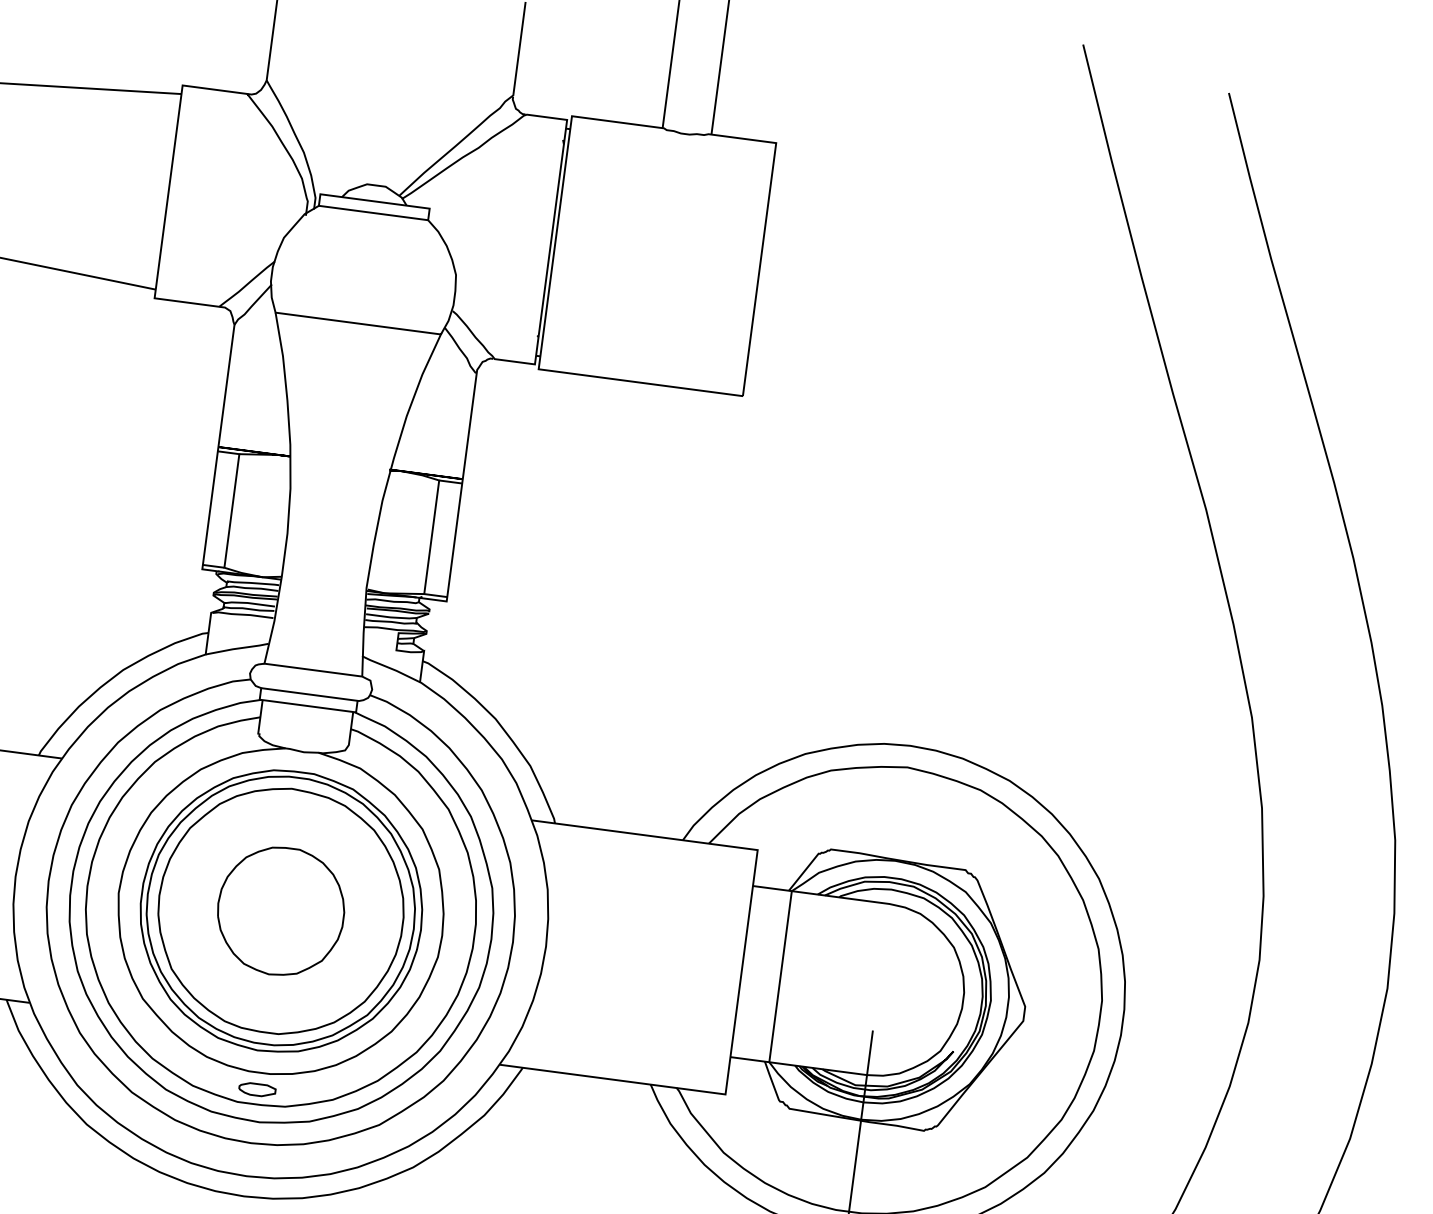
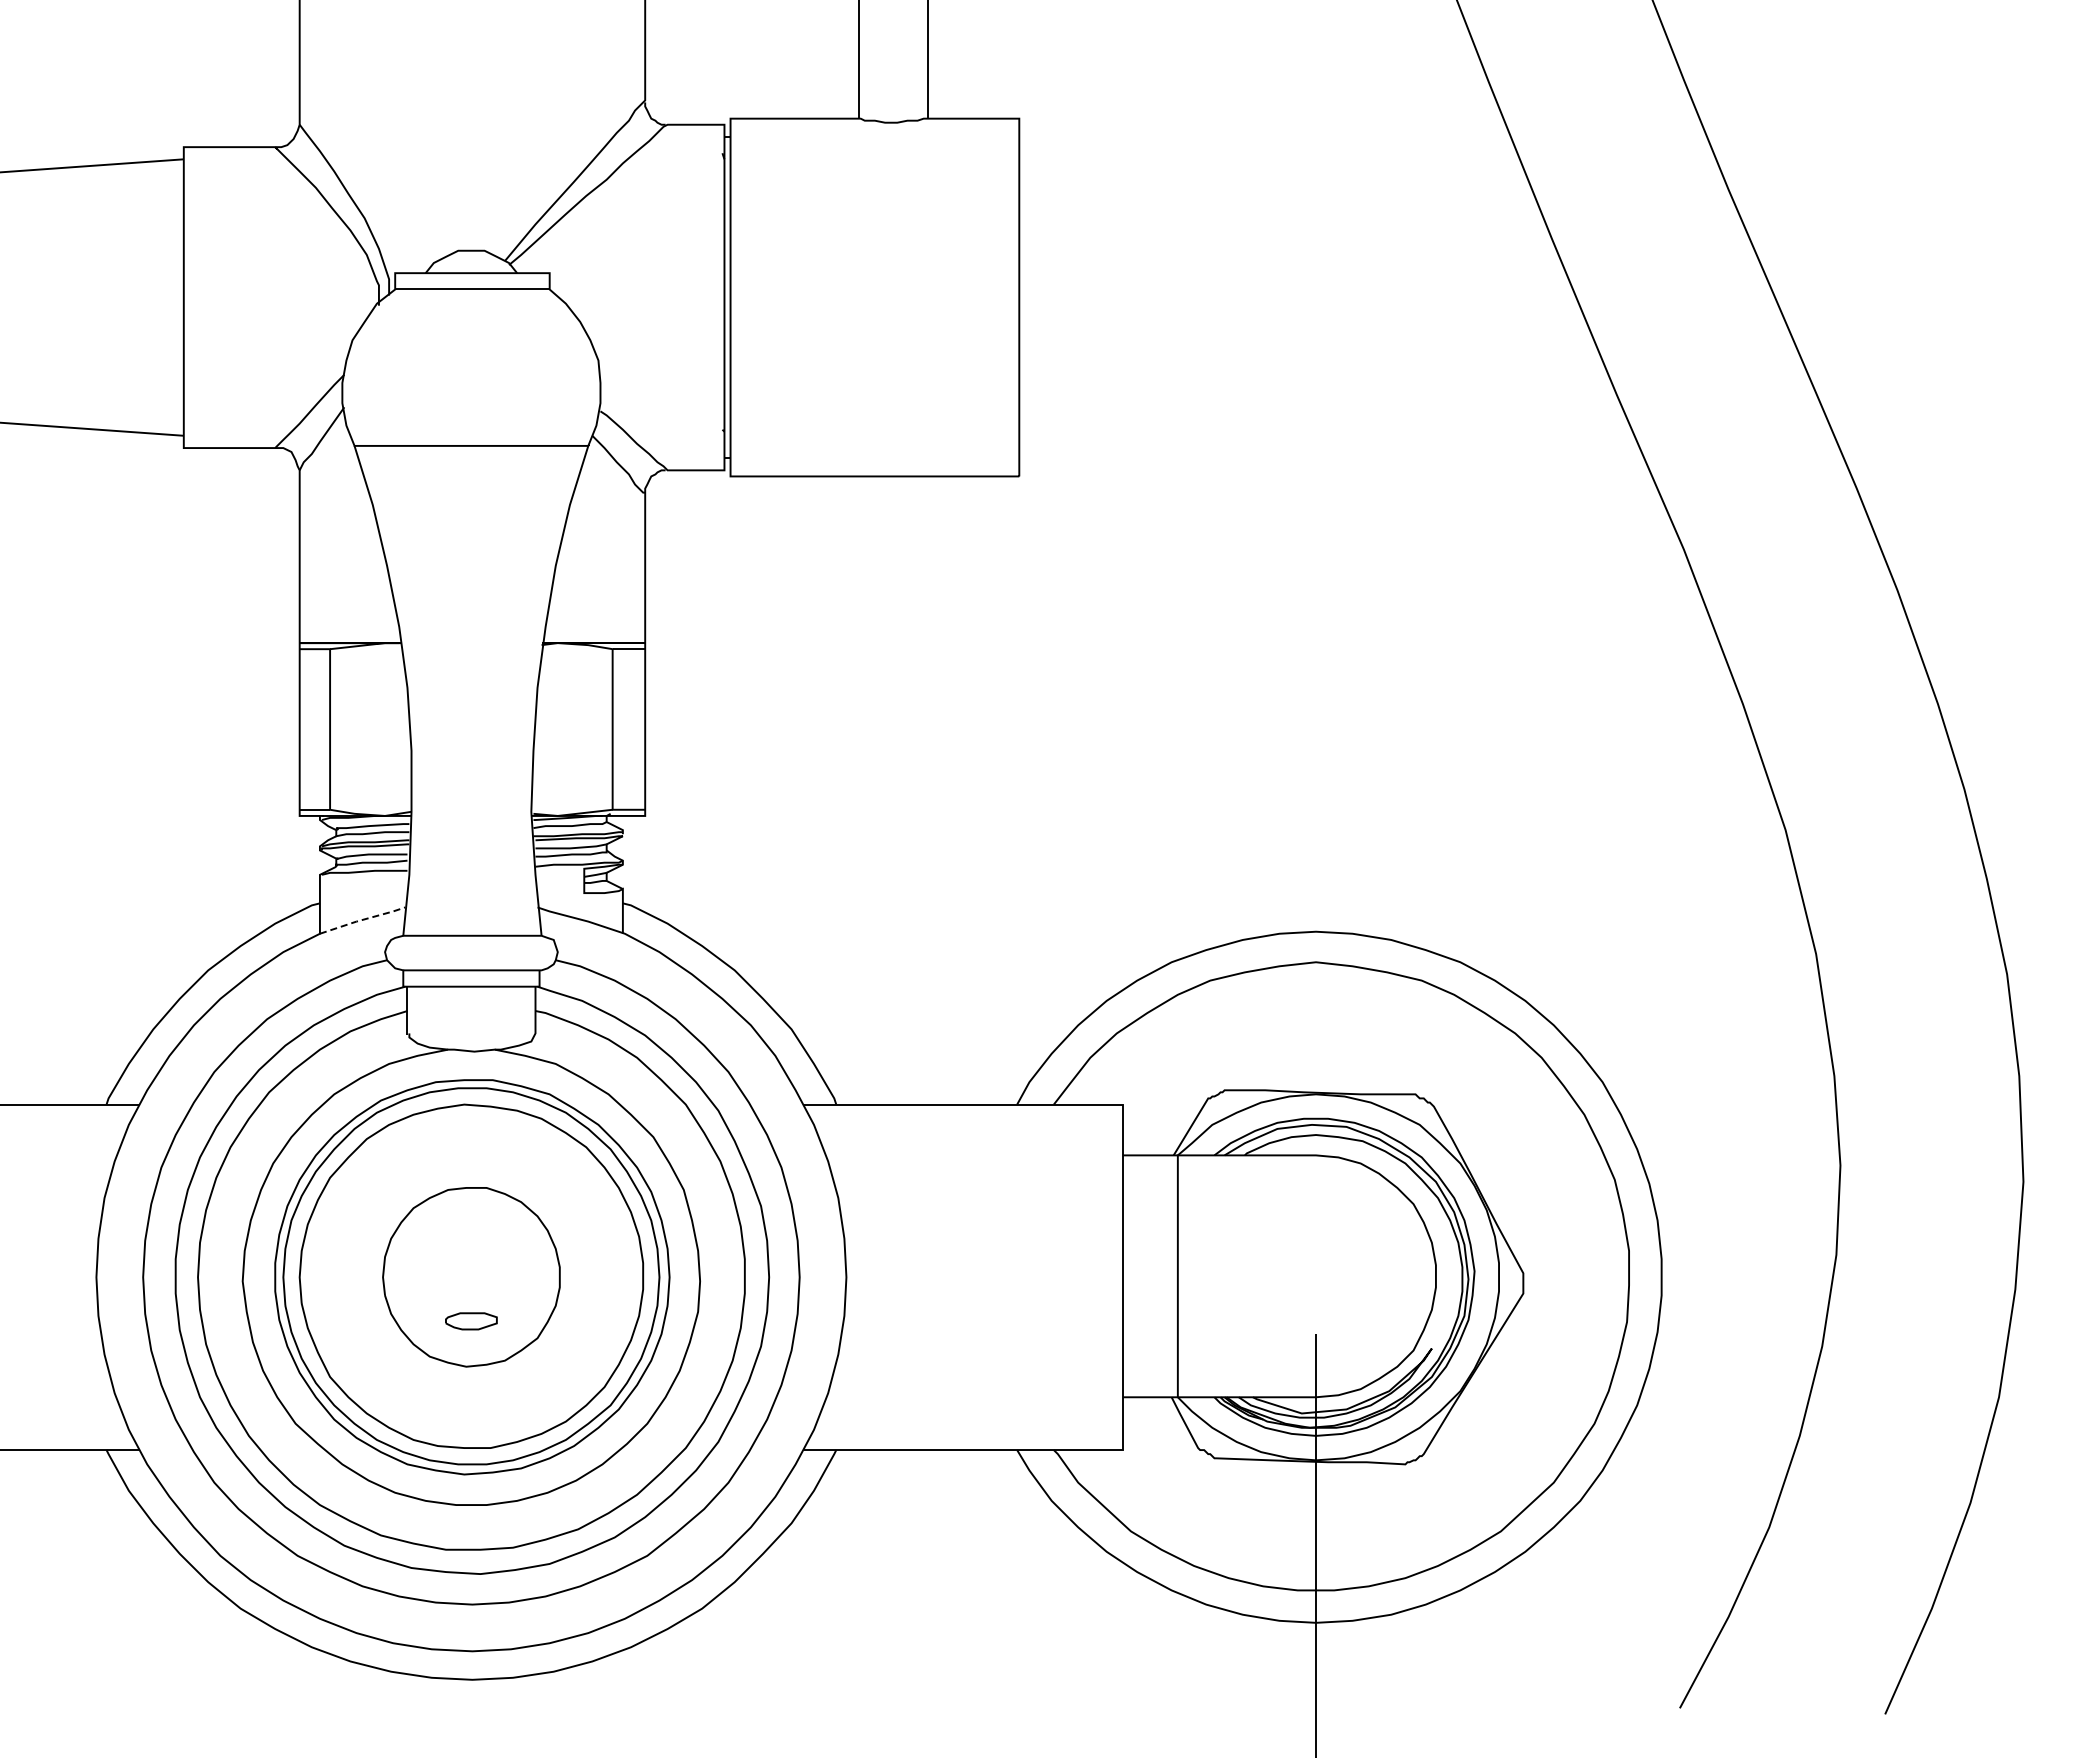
line: (237, 649) -> (362, 920), solid -> dashed
part: (257, 1089) -> (471, 1321), moved

